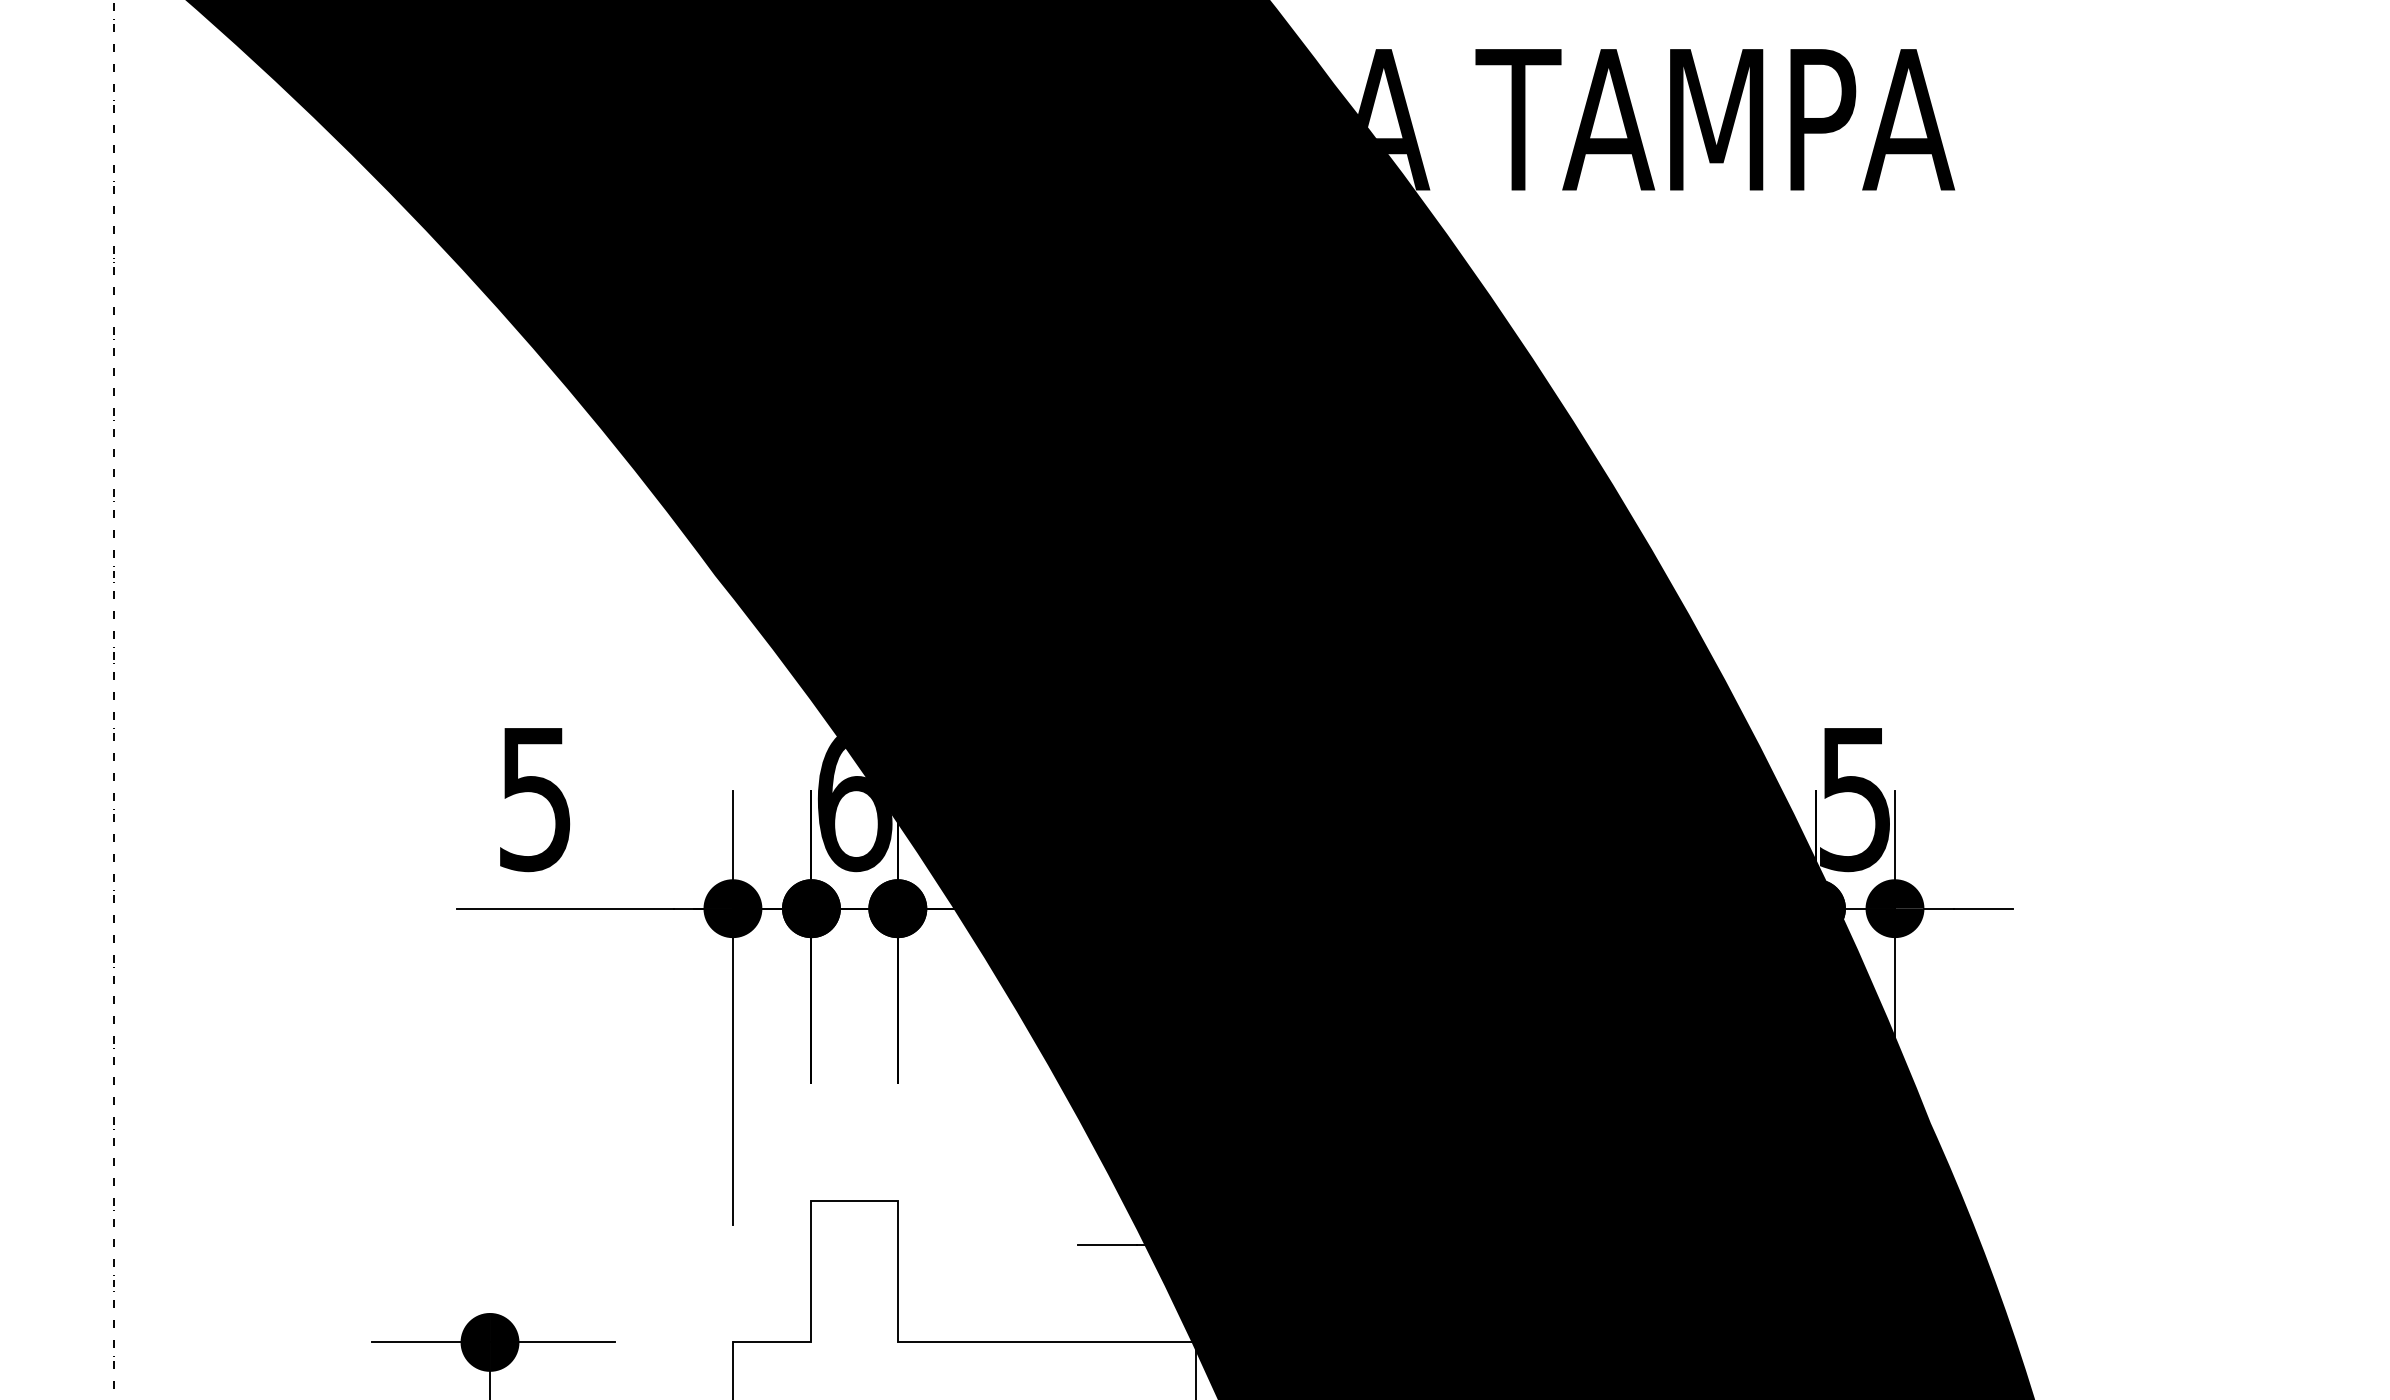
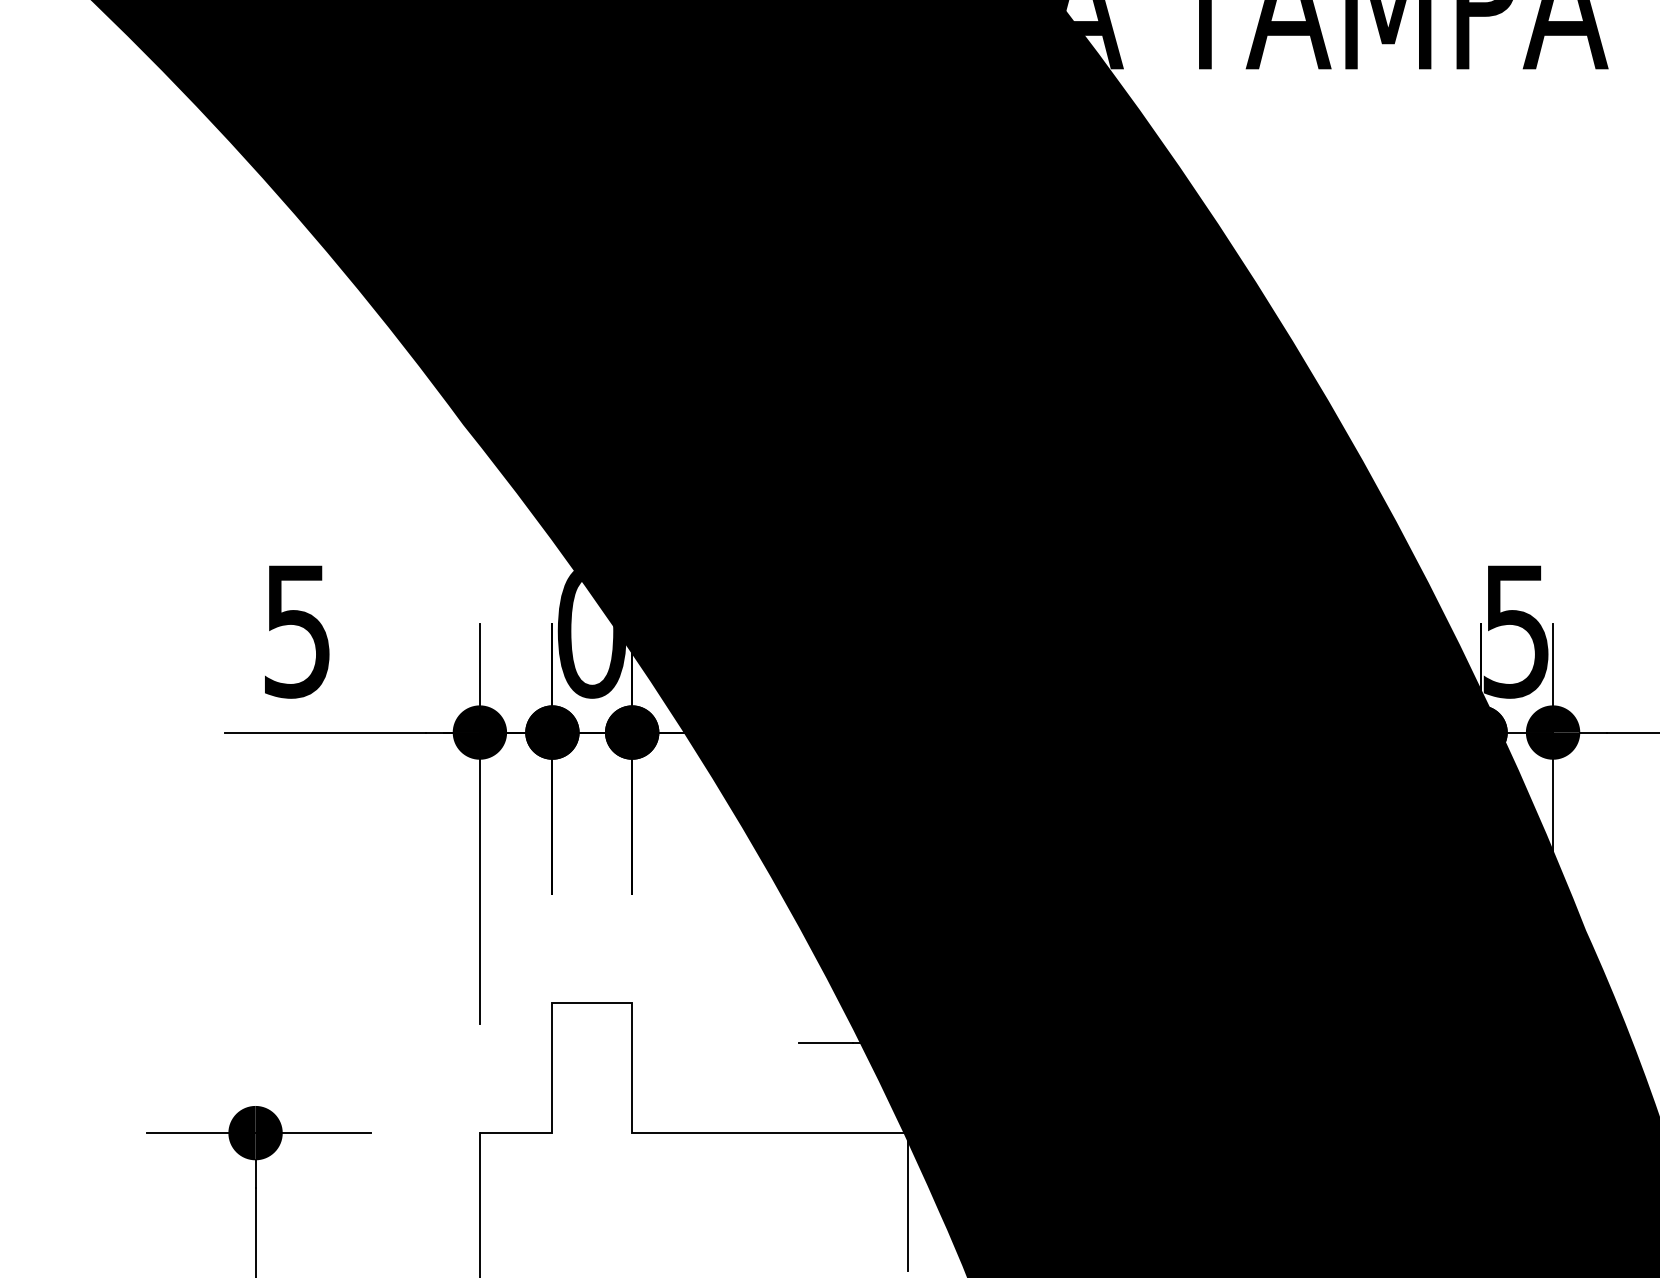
text: (854, 802) -> (592, 634), 6 -> 0

